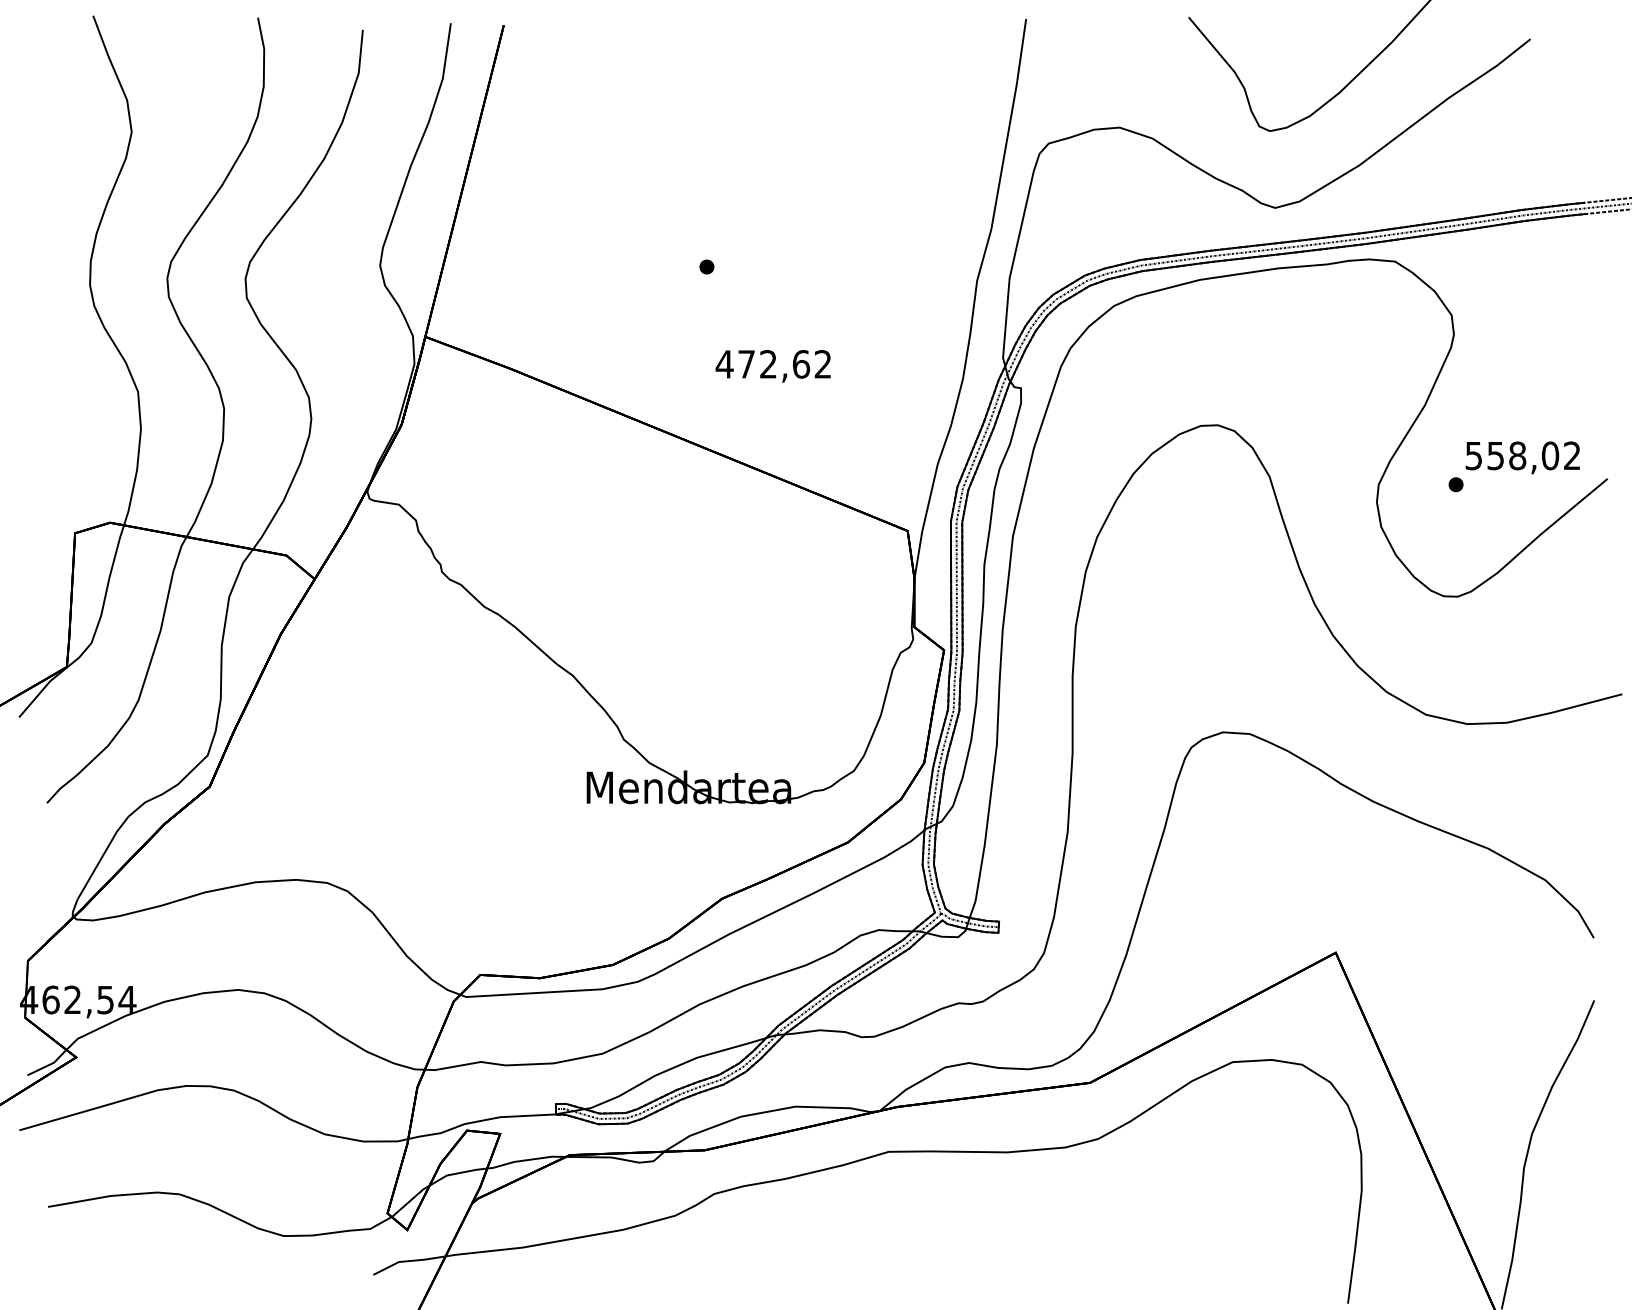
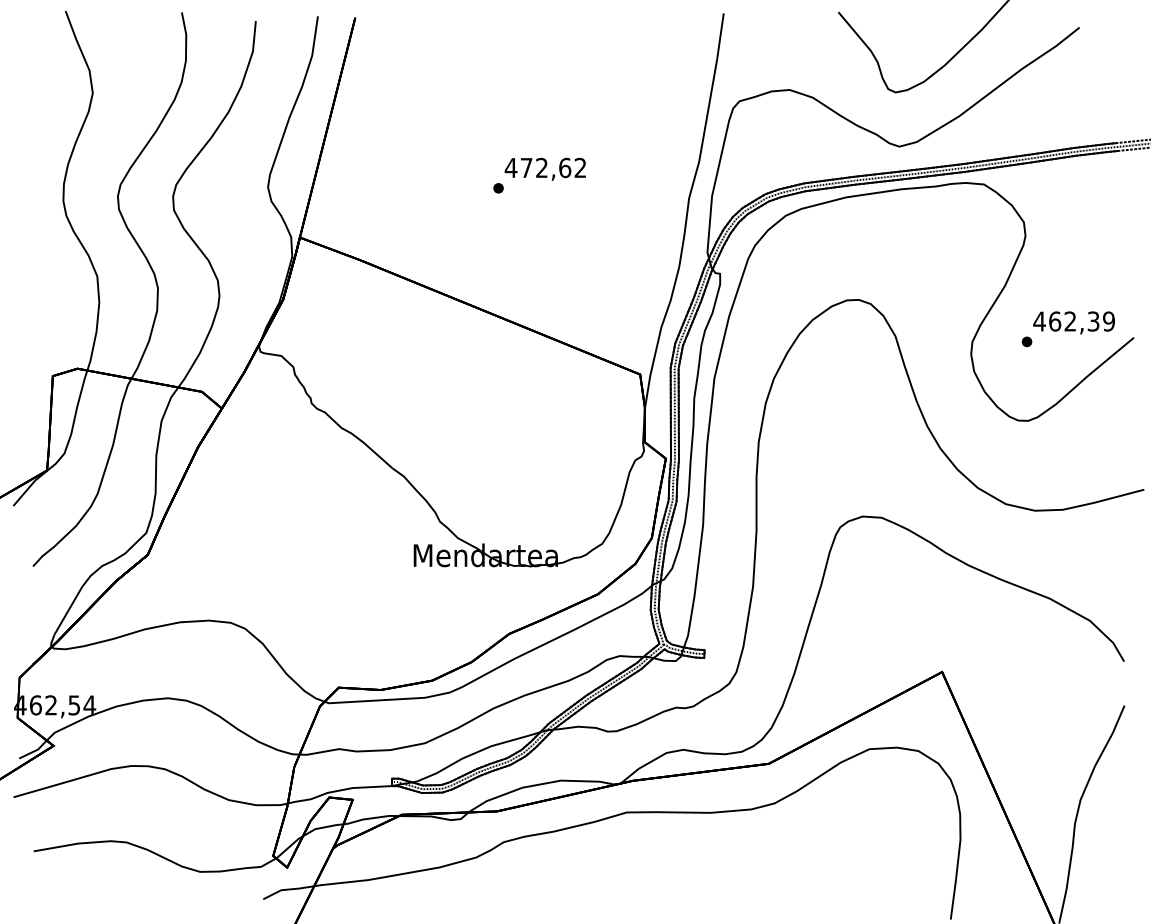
text: (772, 365) -> (544, 168), moved
text: (1523, 455) -> (1074, 321), 558,02 -> 462,39

